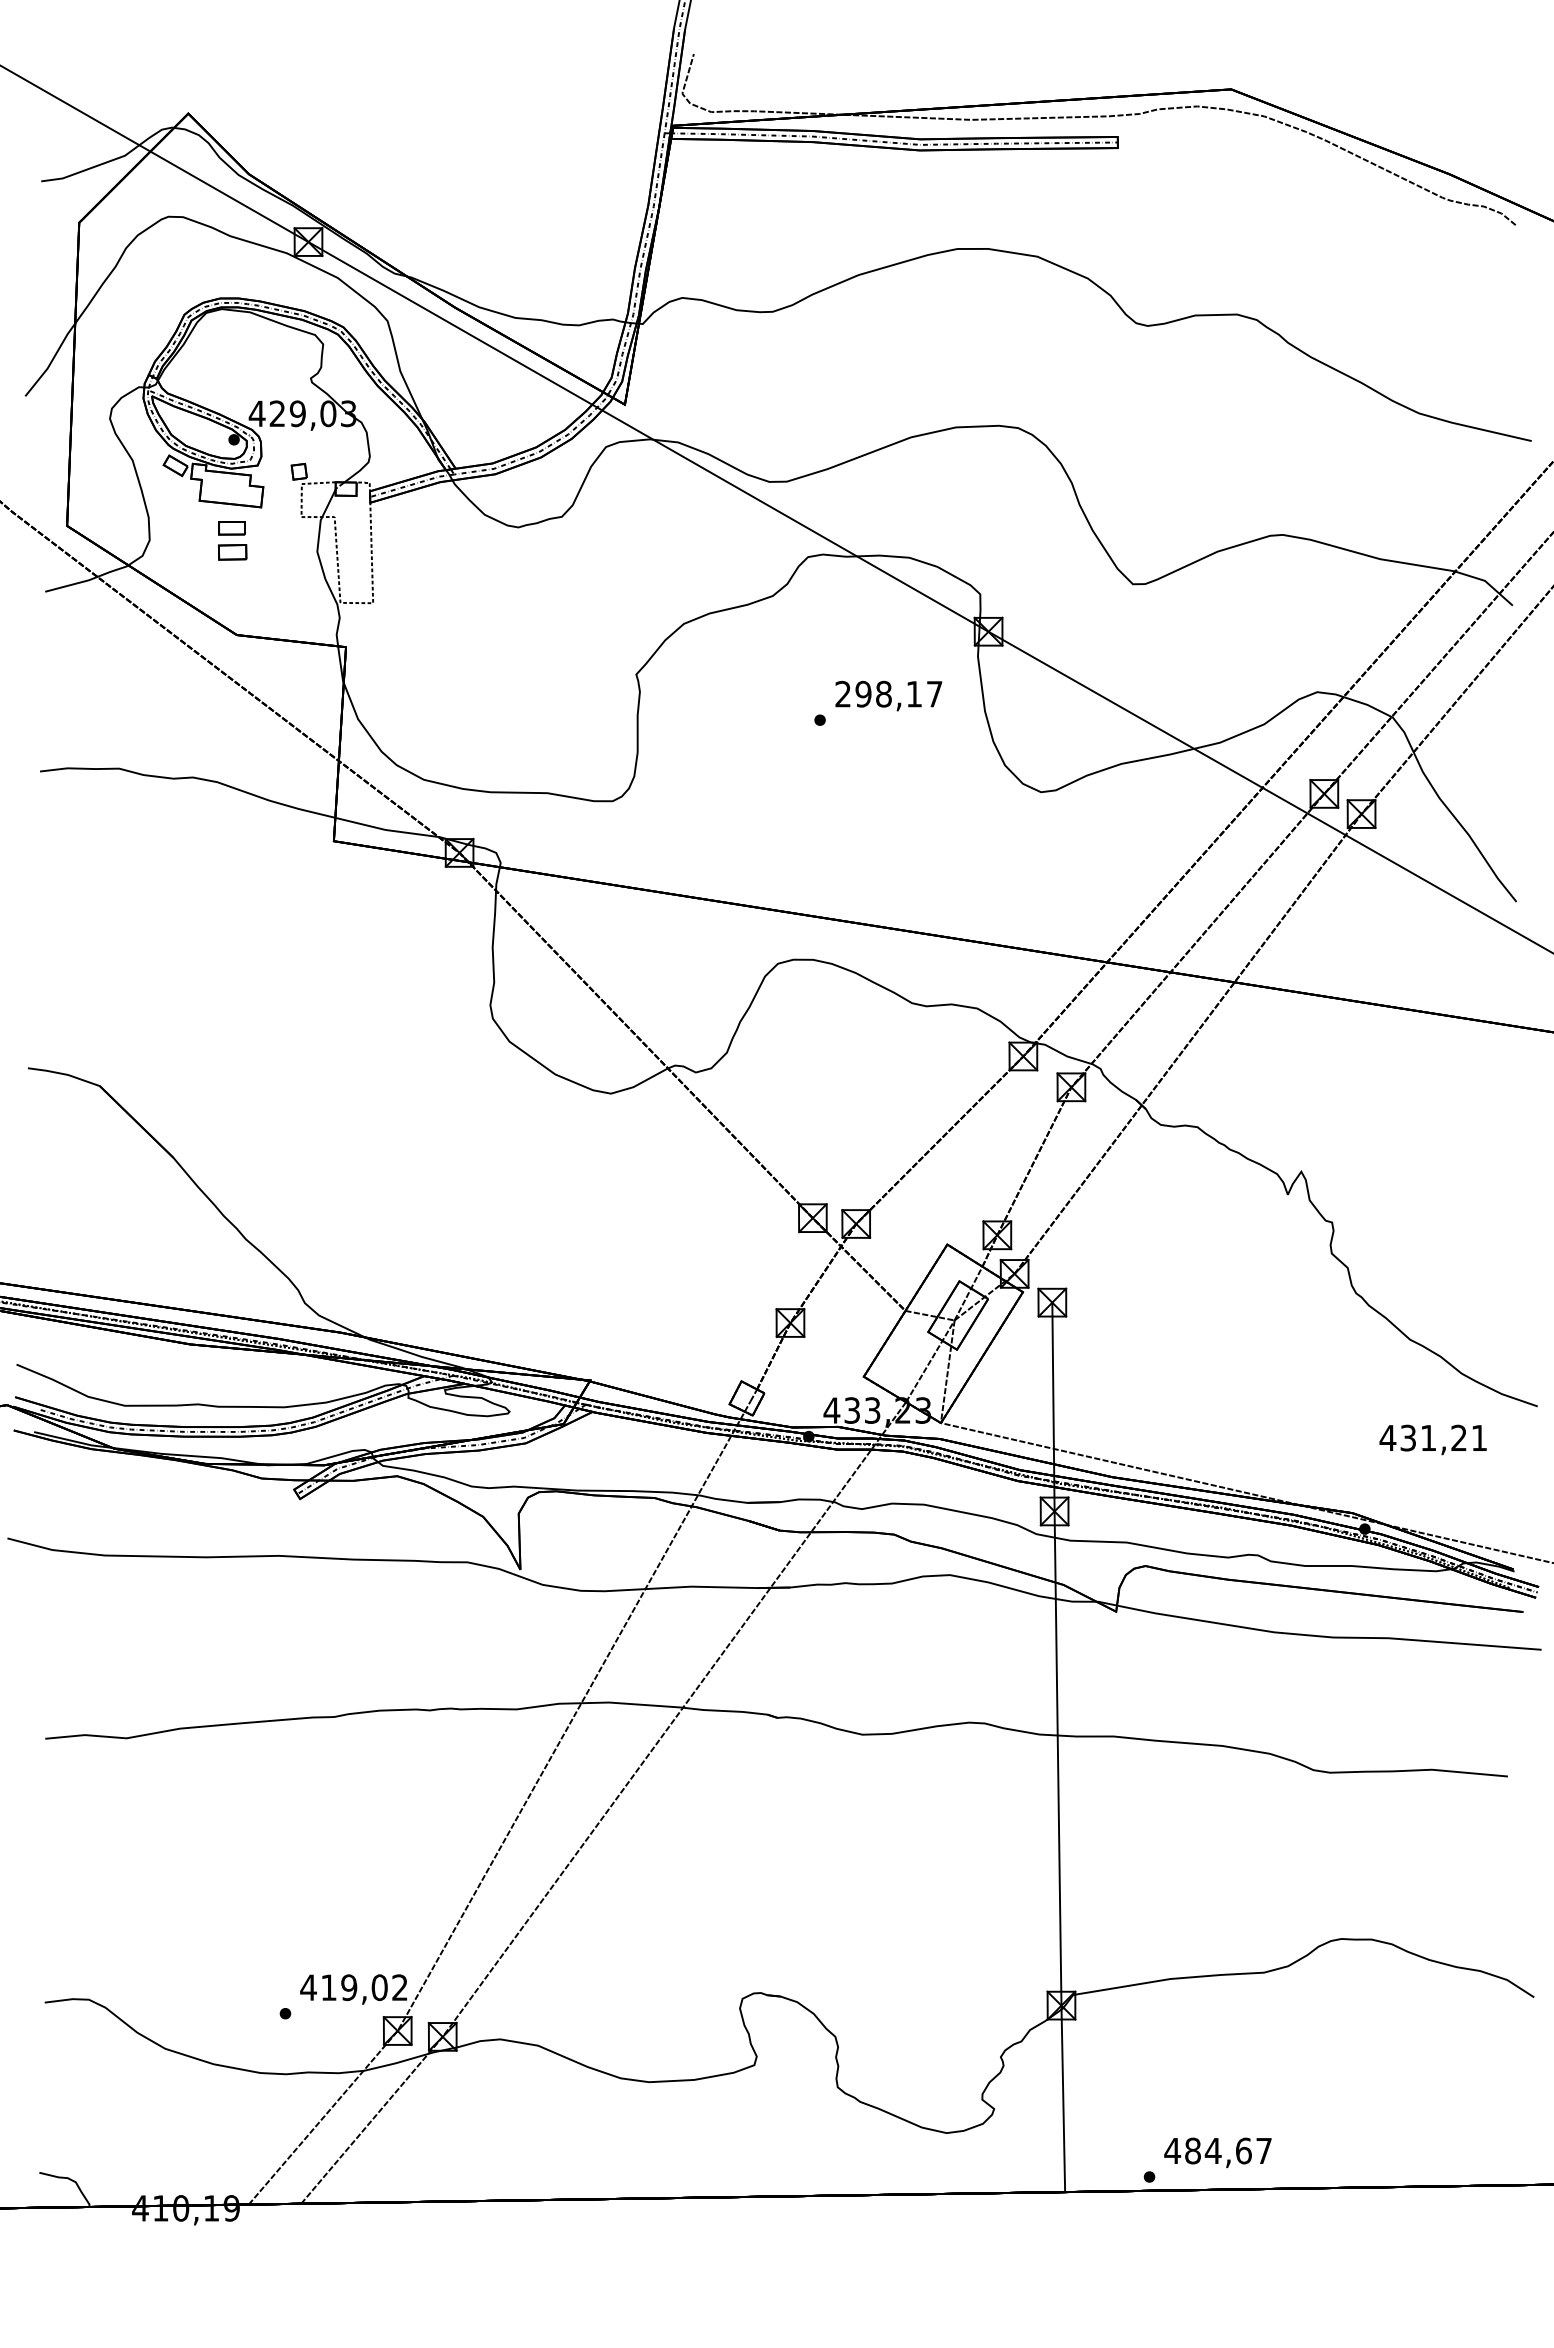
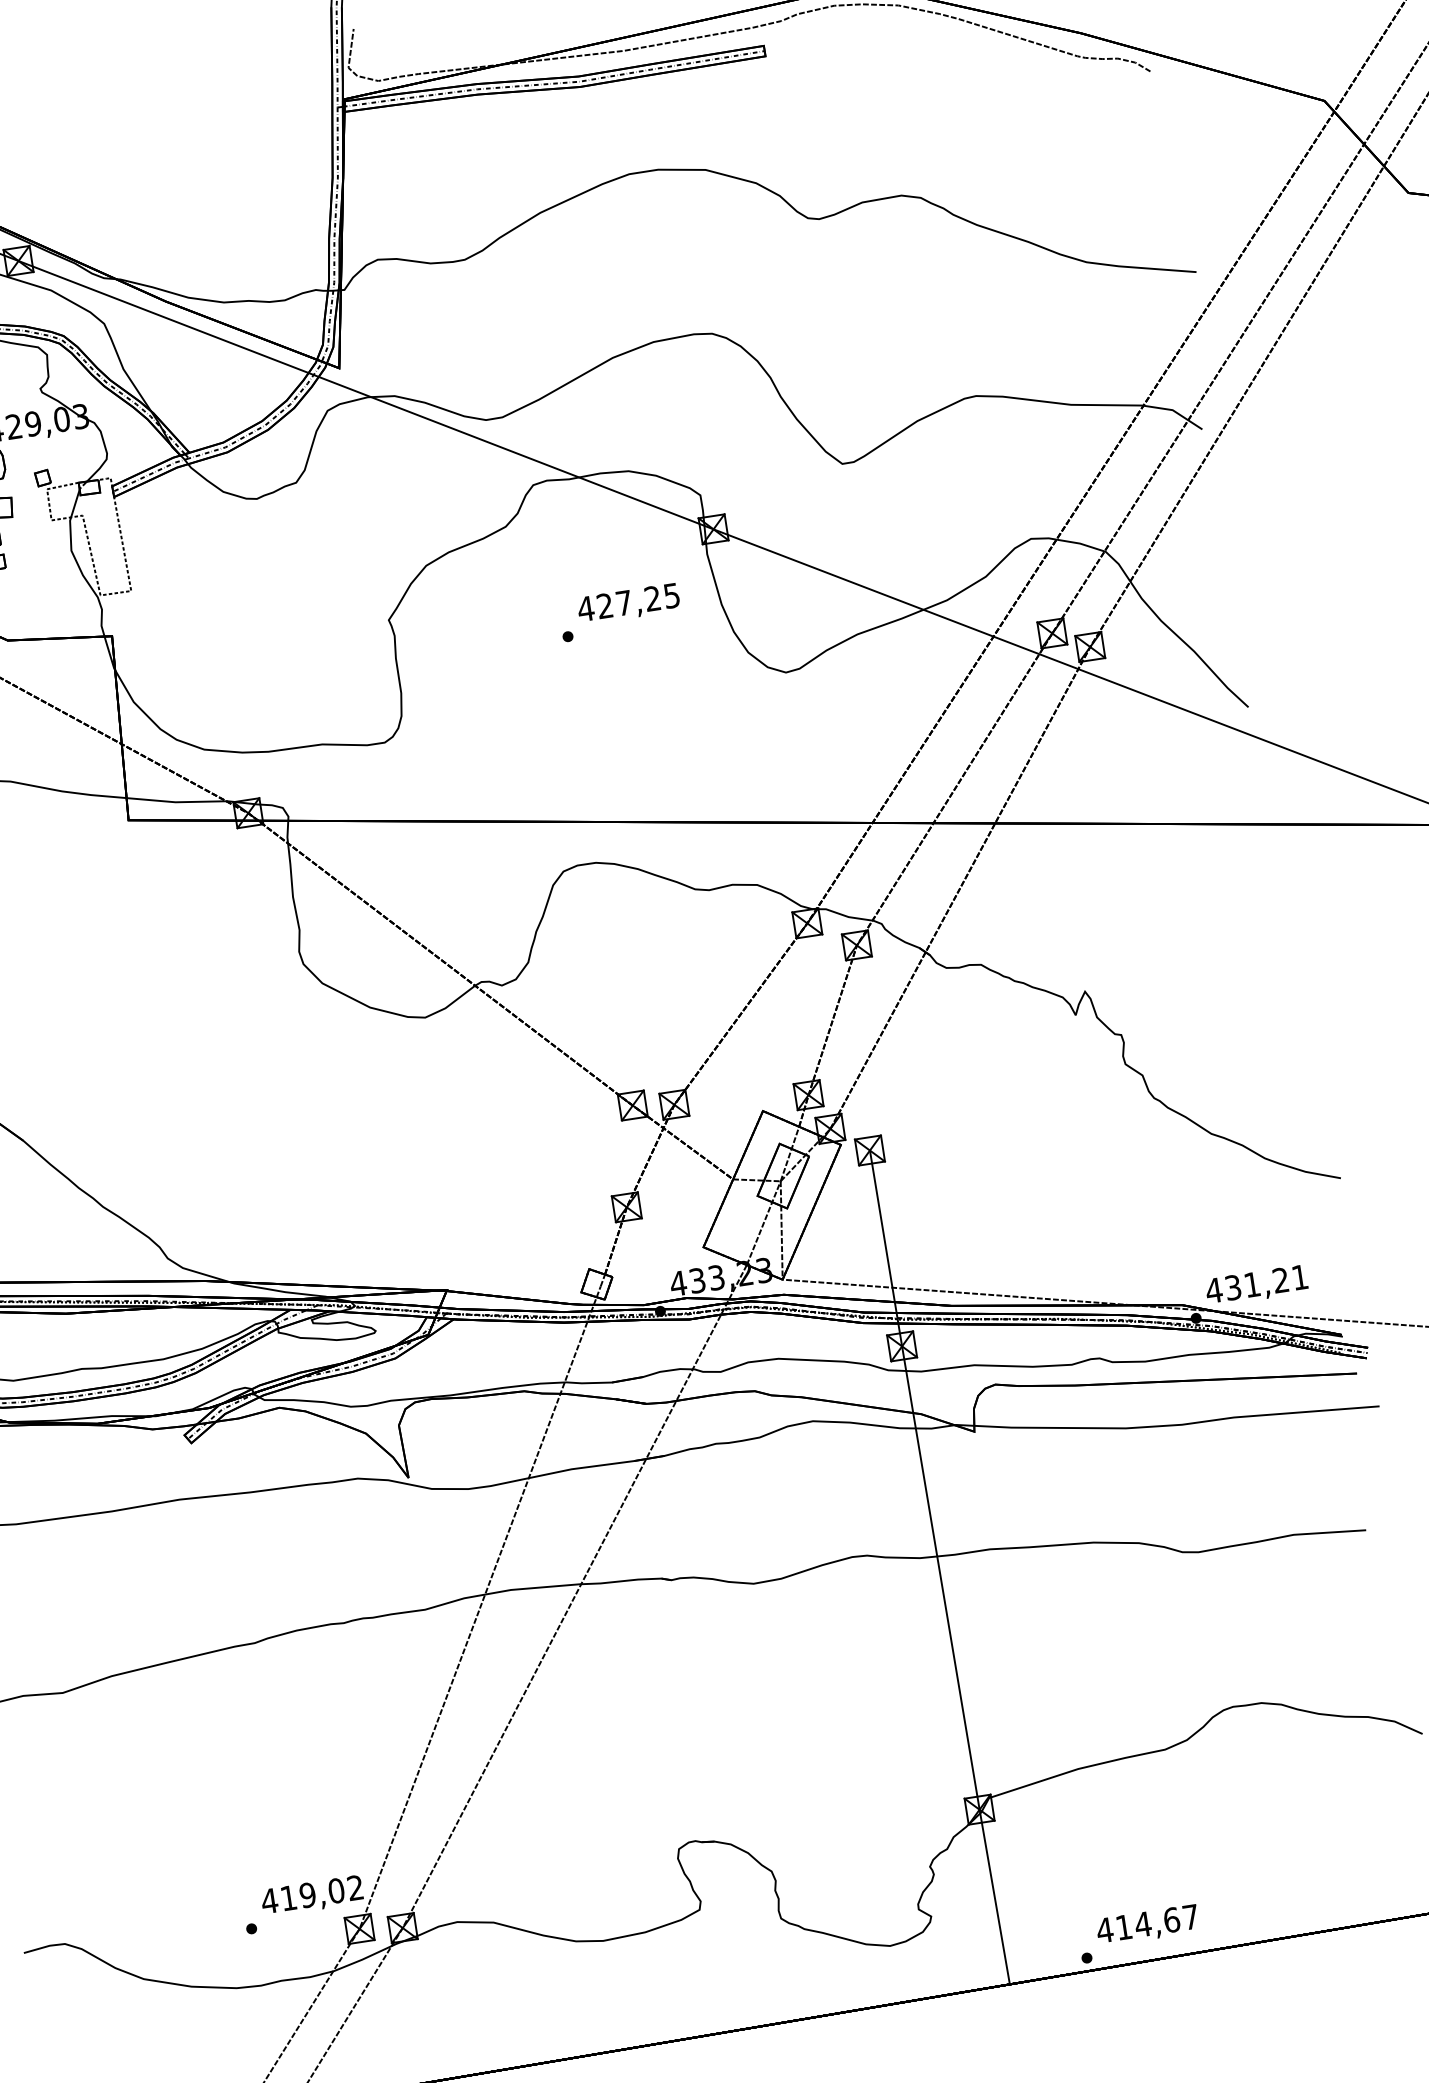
text: (888, 693) -> (628, 601), 298,17 -> 427,25
text: (1432, 1439) -> (1256, 1285), moved
text: (1192, 2150) -> (1123, 1926), 484,67 -> 414,67

